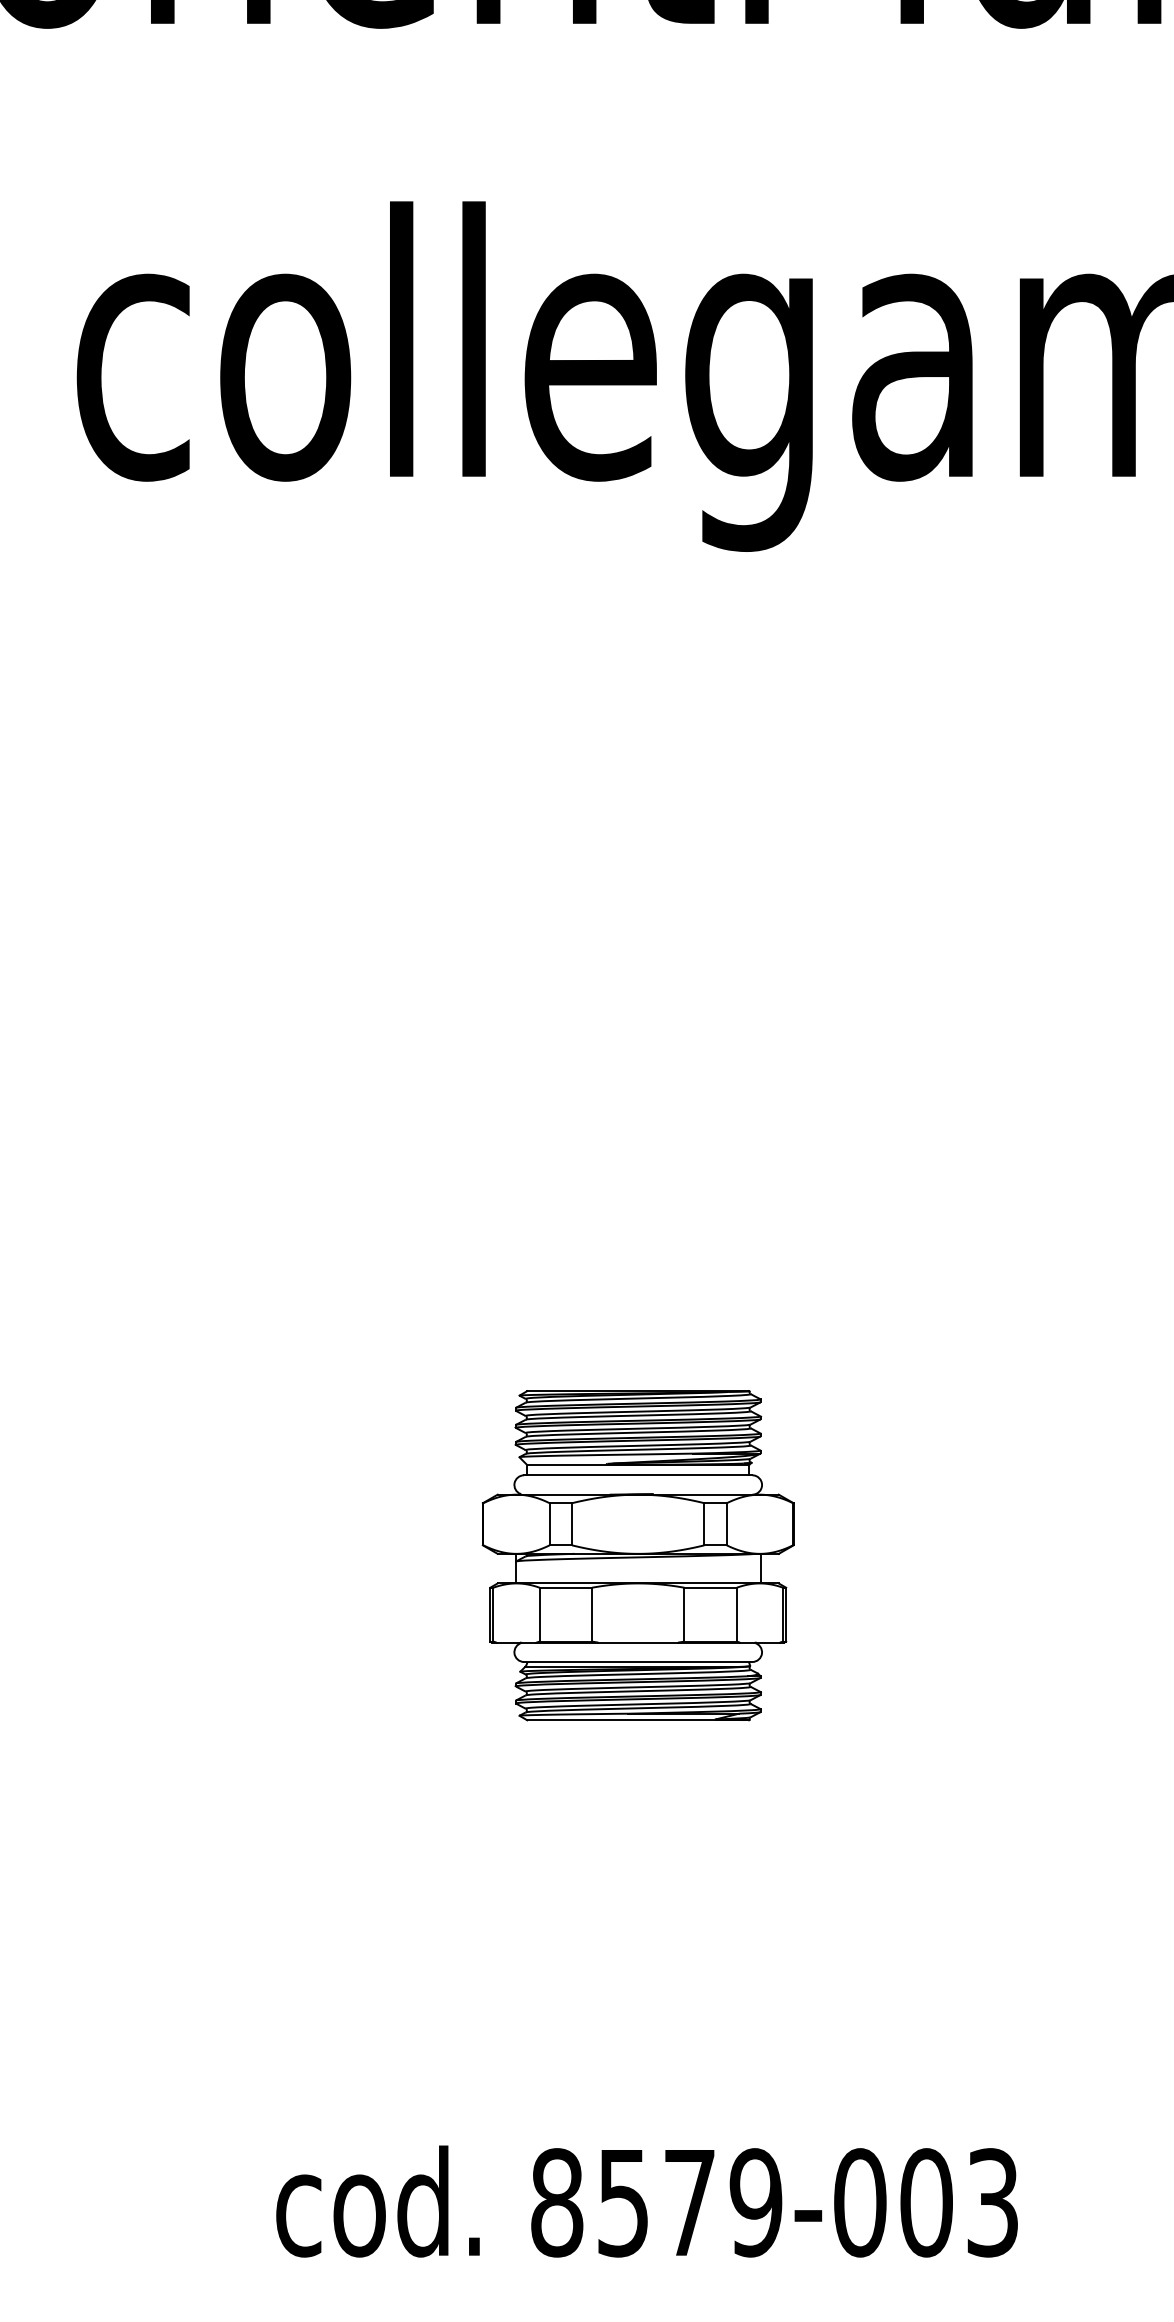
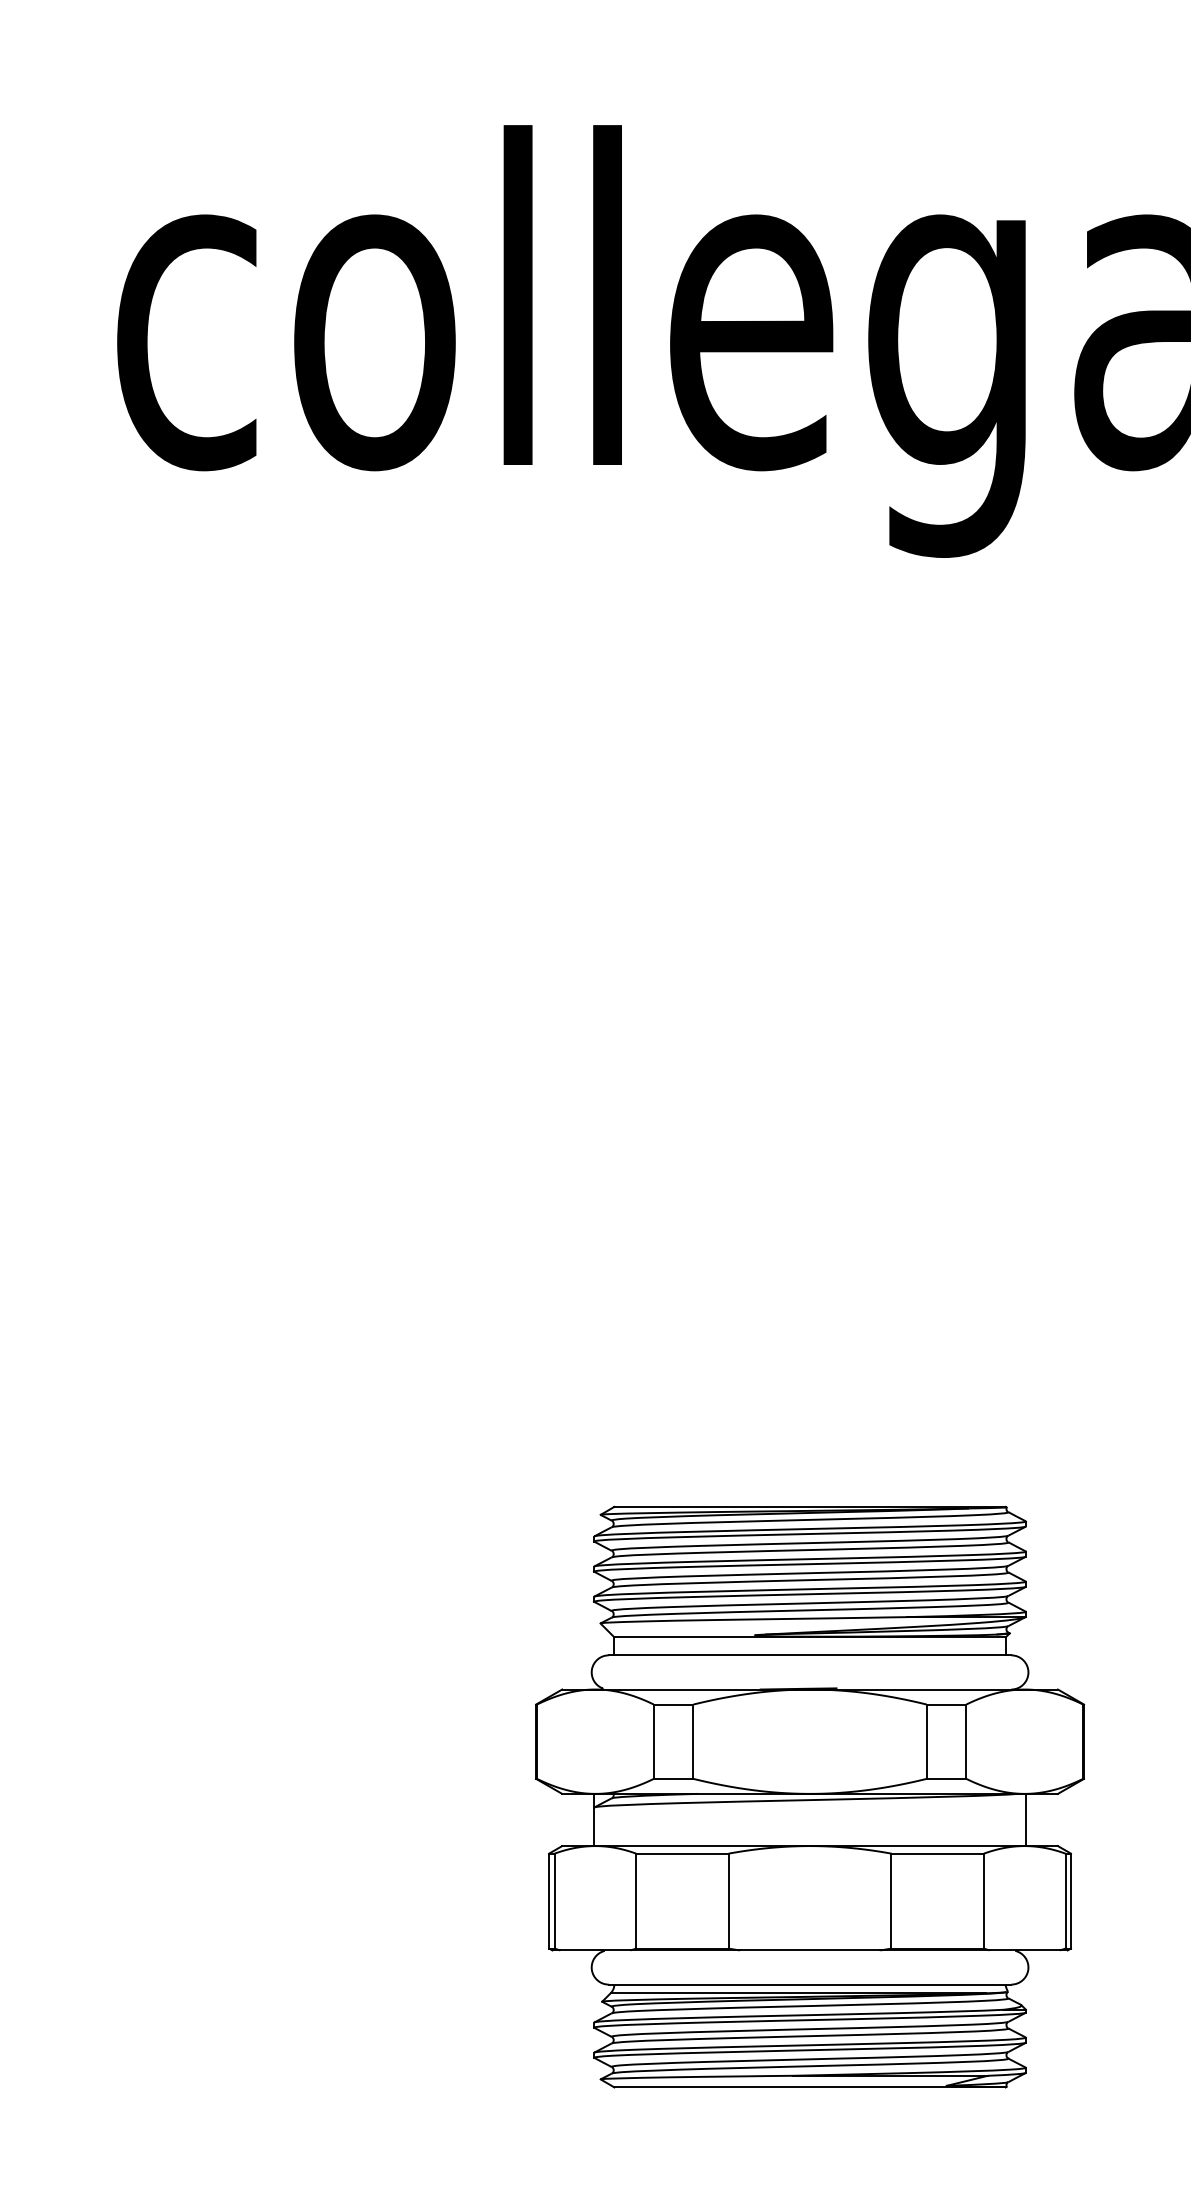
part: (638, 1555) -> (810, 1796), size x1.43

